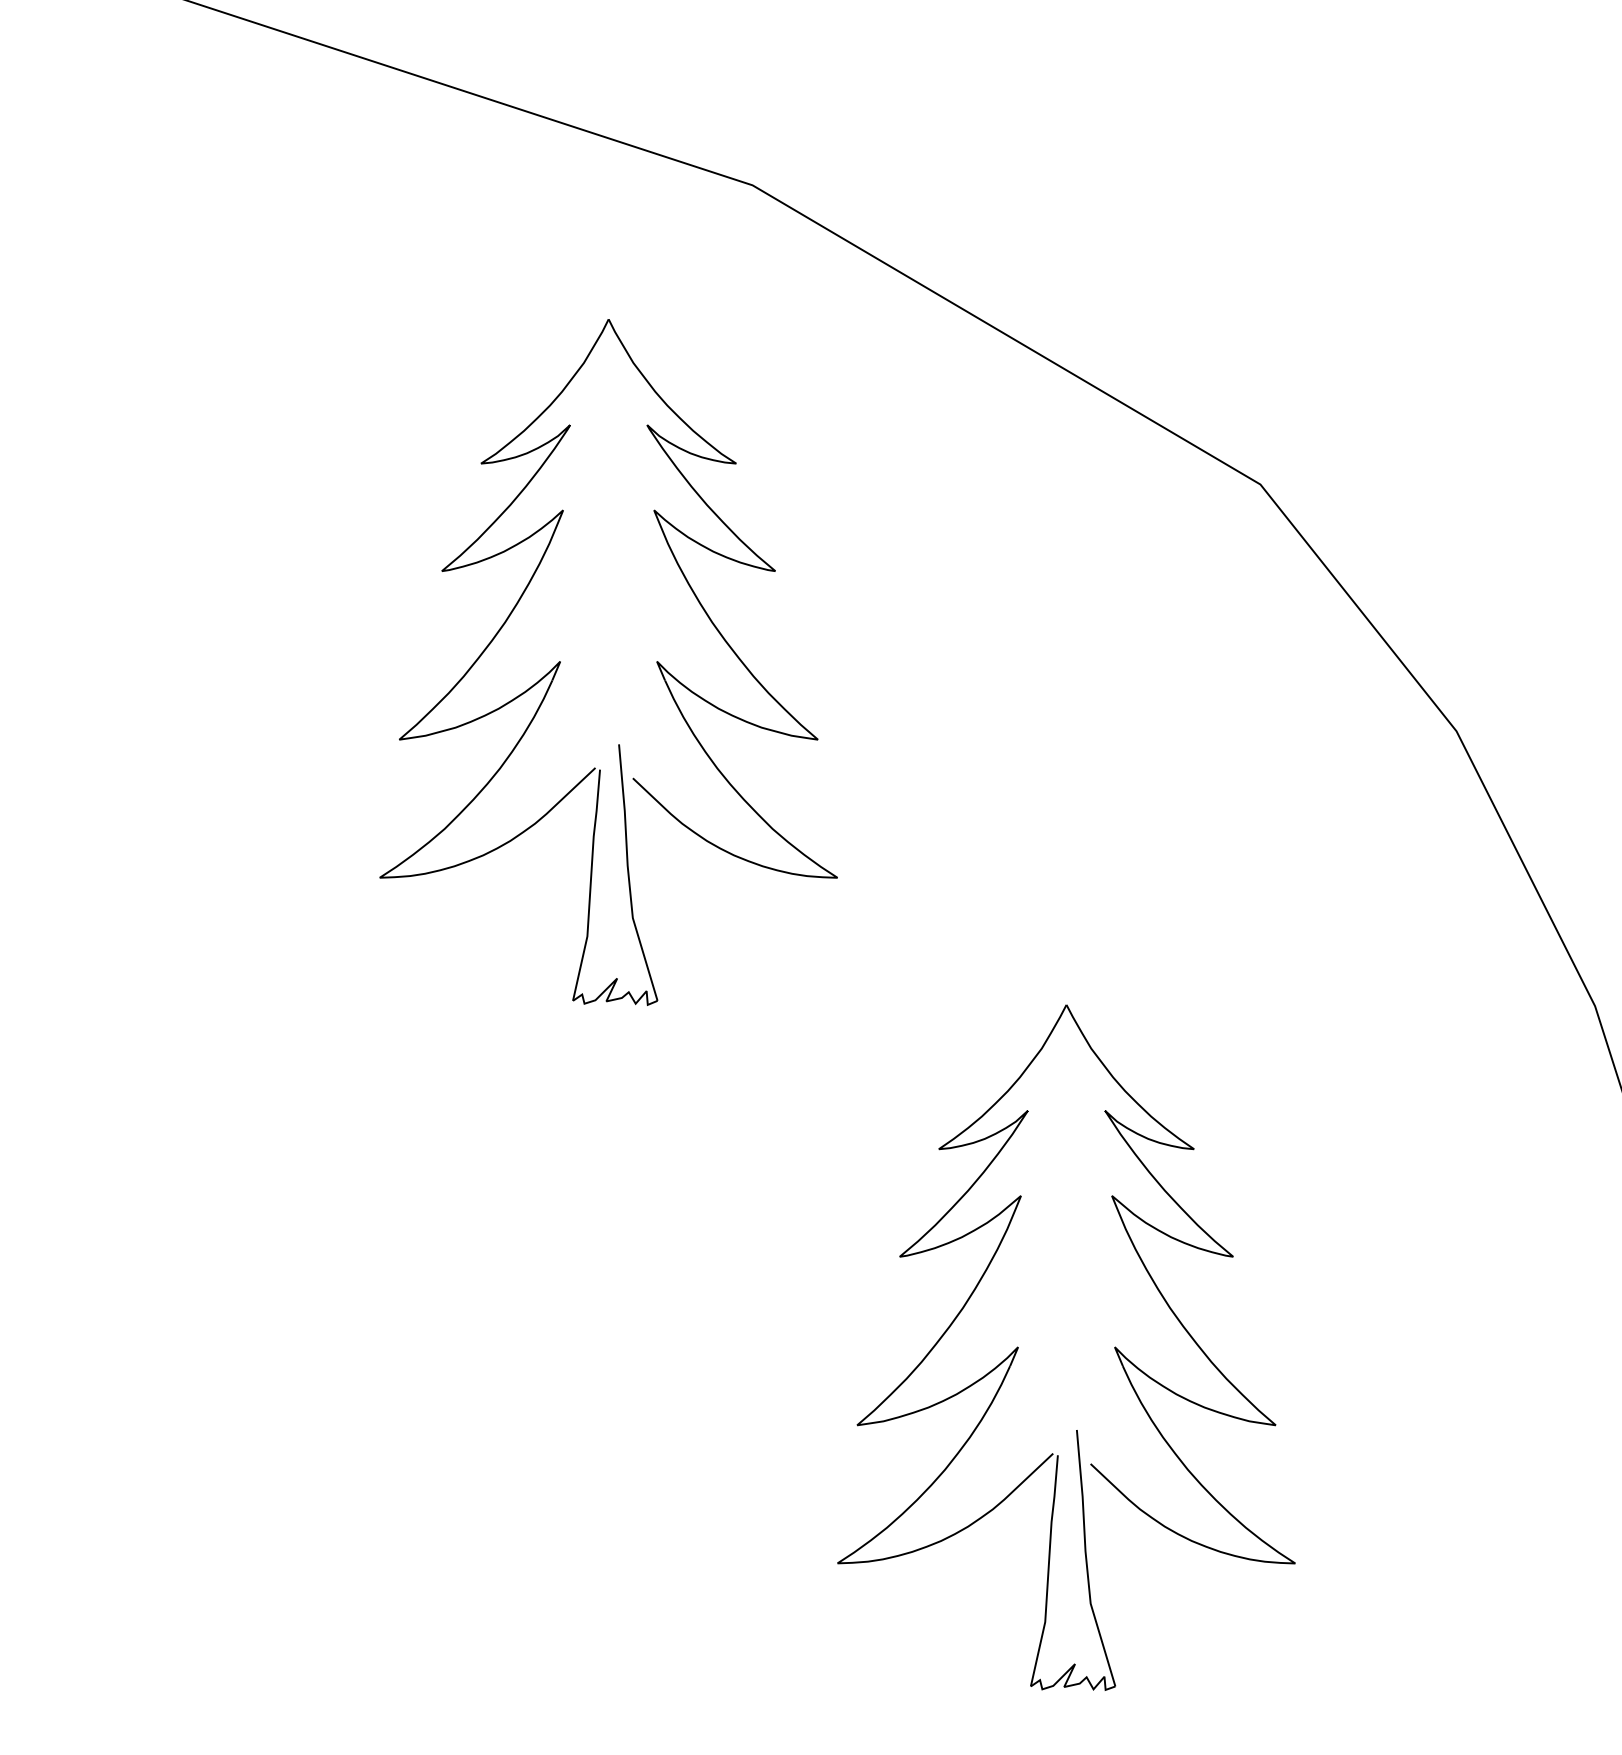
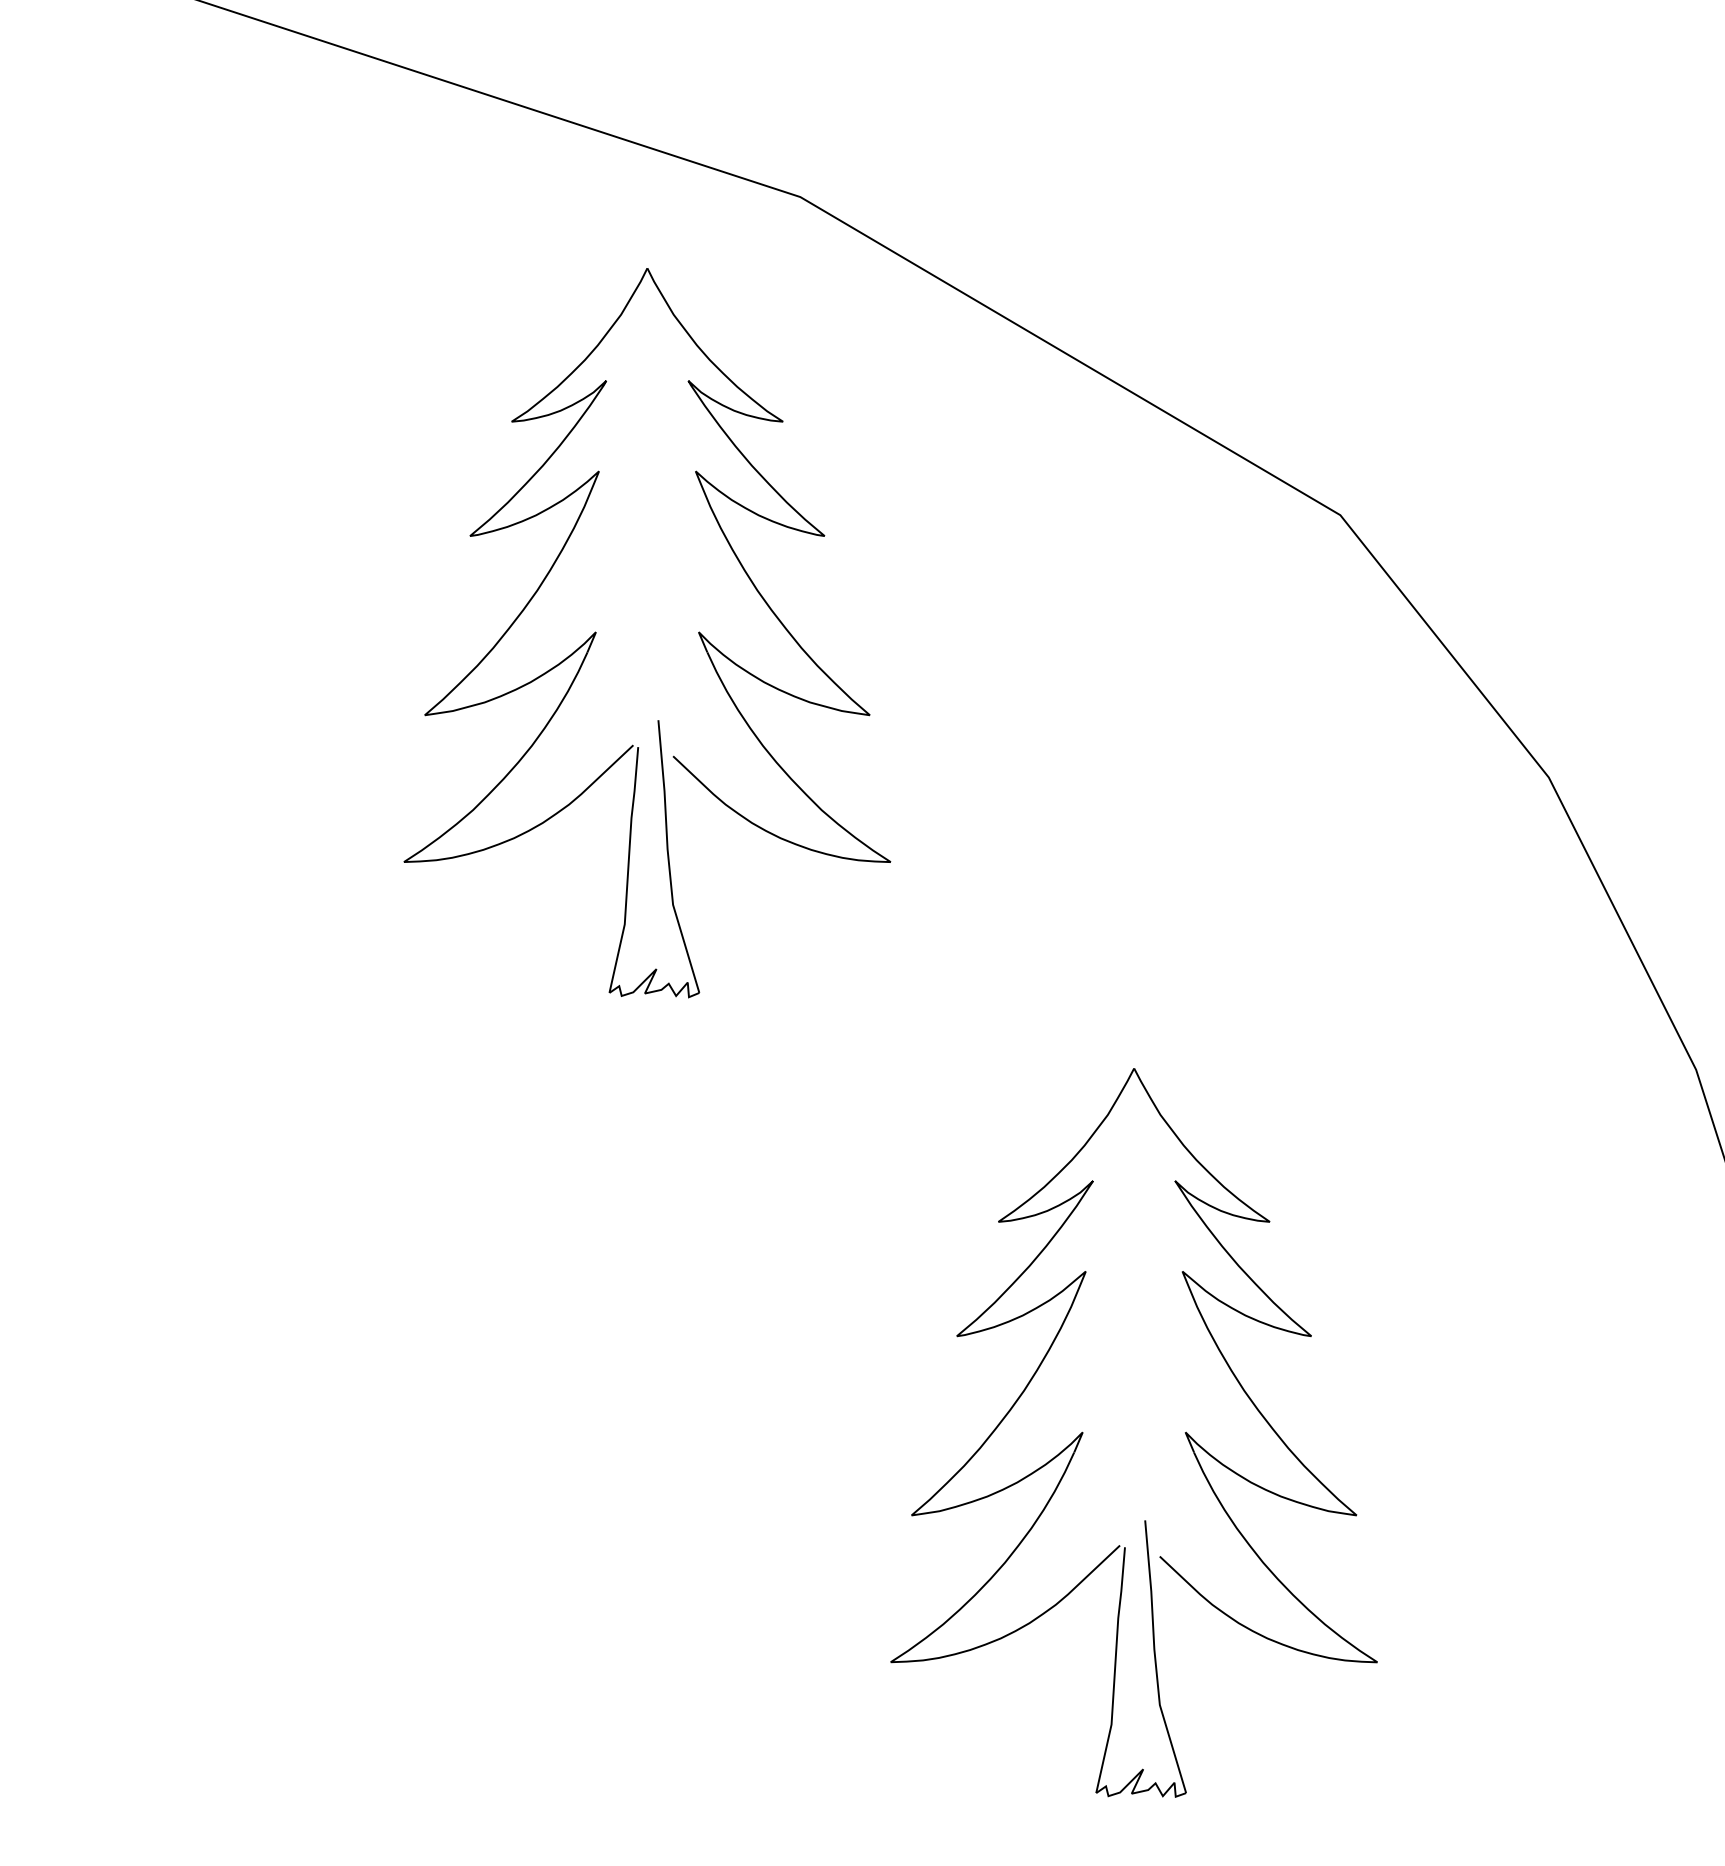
part: (560, 662) -> (596, 633), moved

